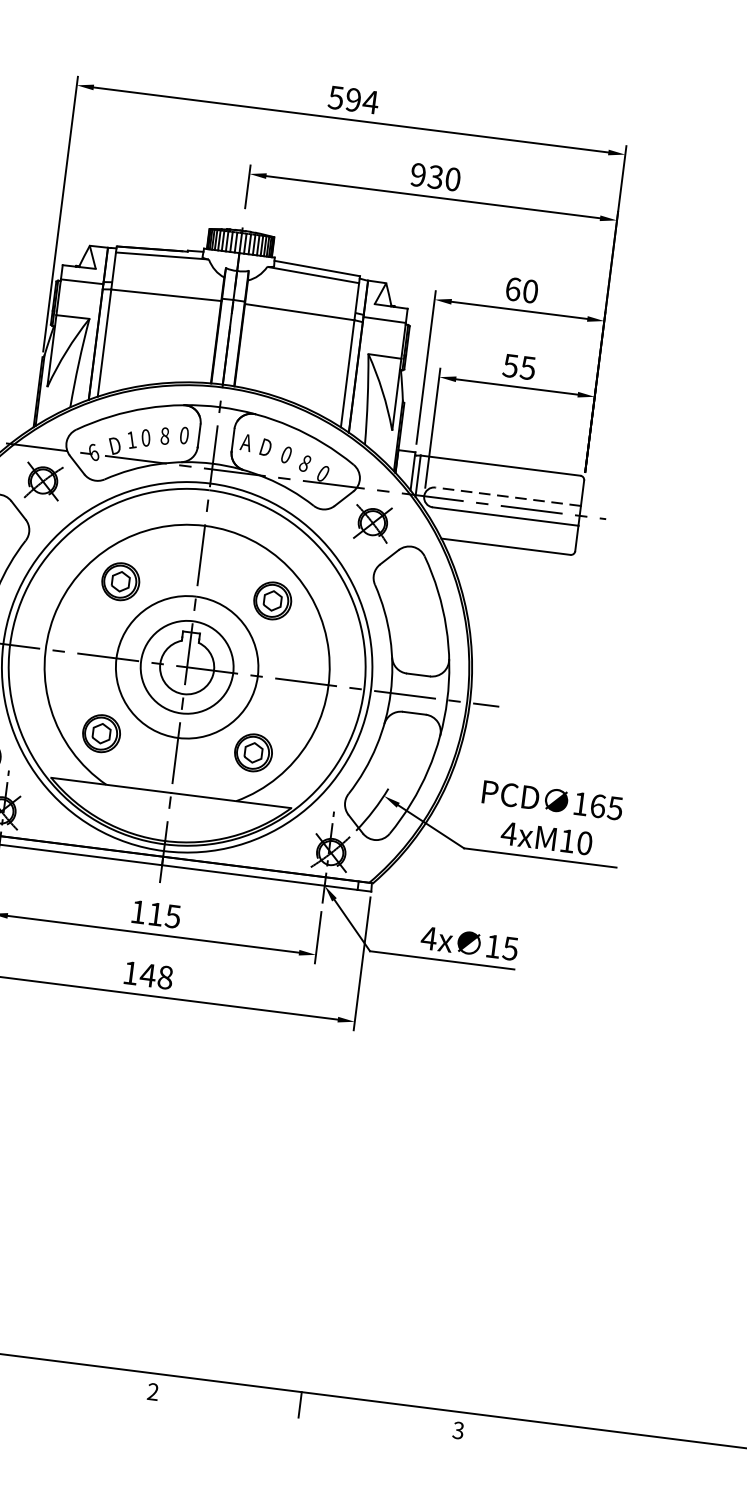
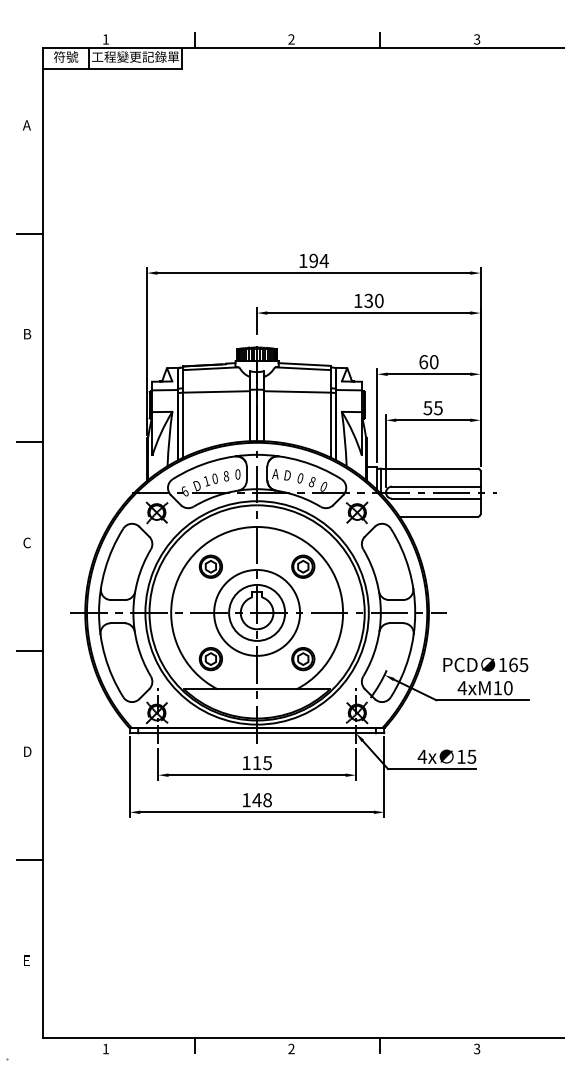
text: (334, 98) -> (302, 261), 594 -> 194
text: (417, 174) -> (357, 300), 930 -> 130
line: (506, 496) -> (435, 486), dashed -> solid

